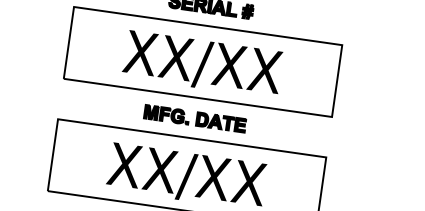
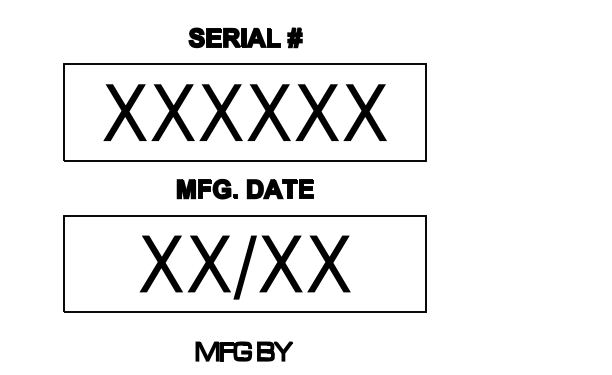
text: (202, 64) -> (244, 116), XX/XX -> XXXXXX

